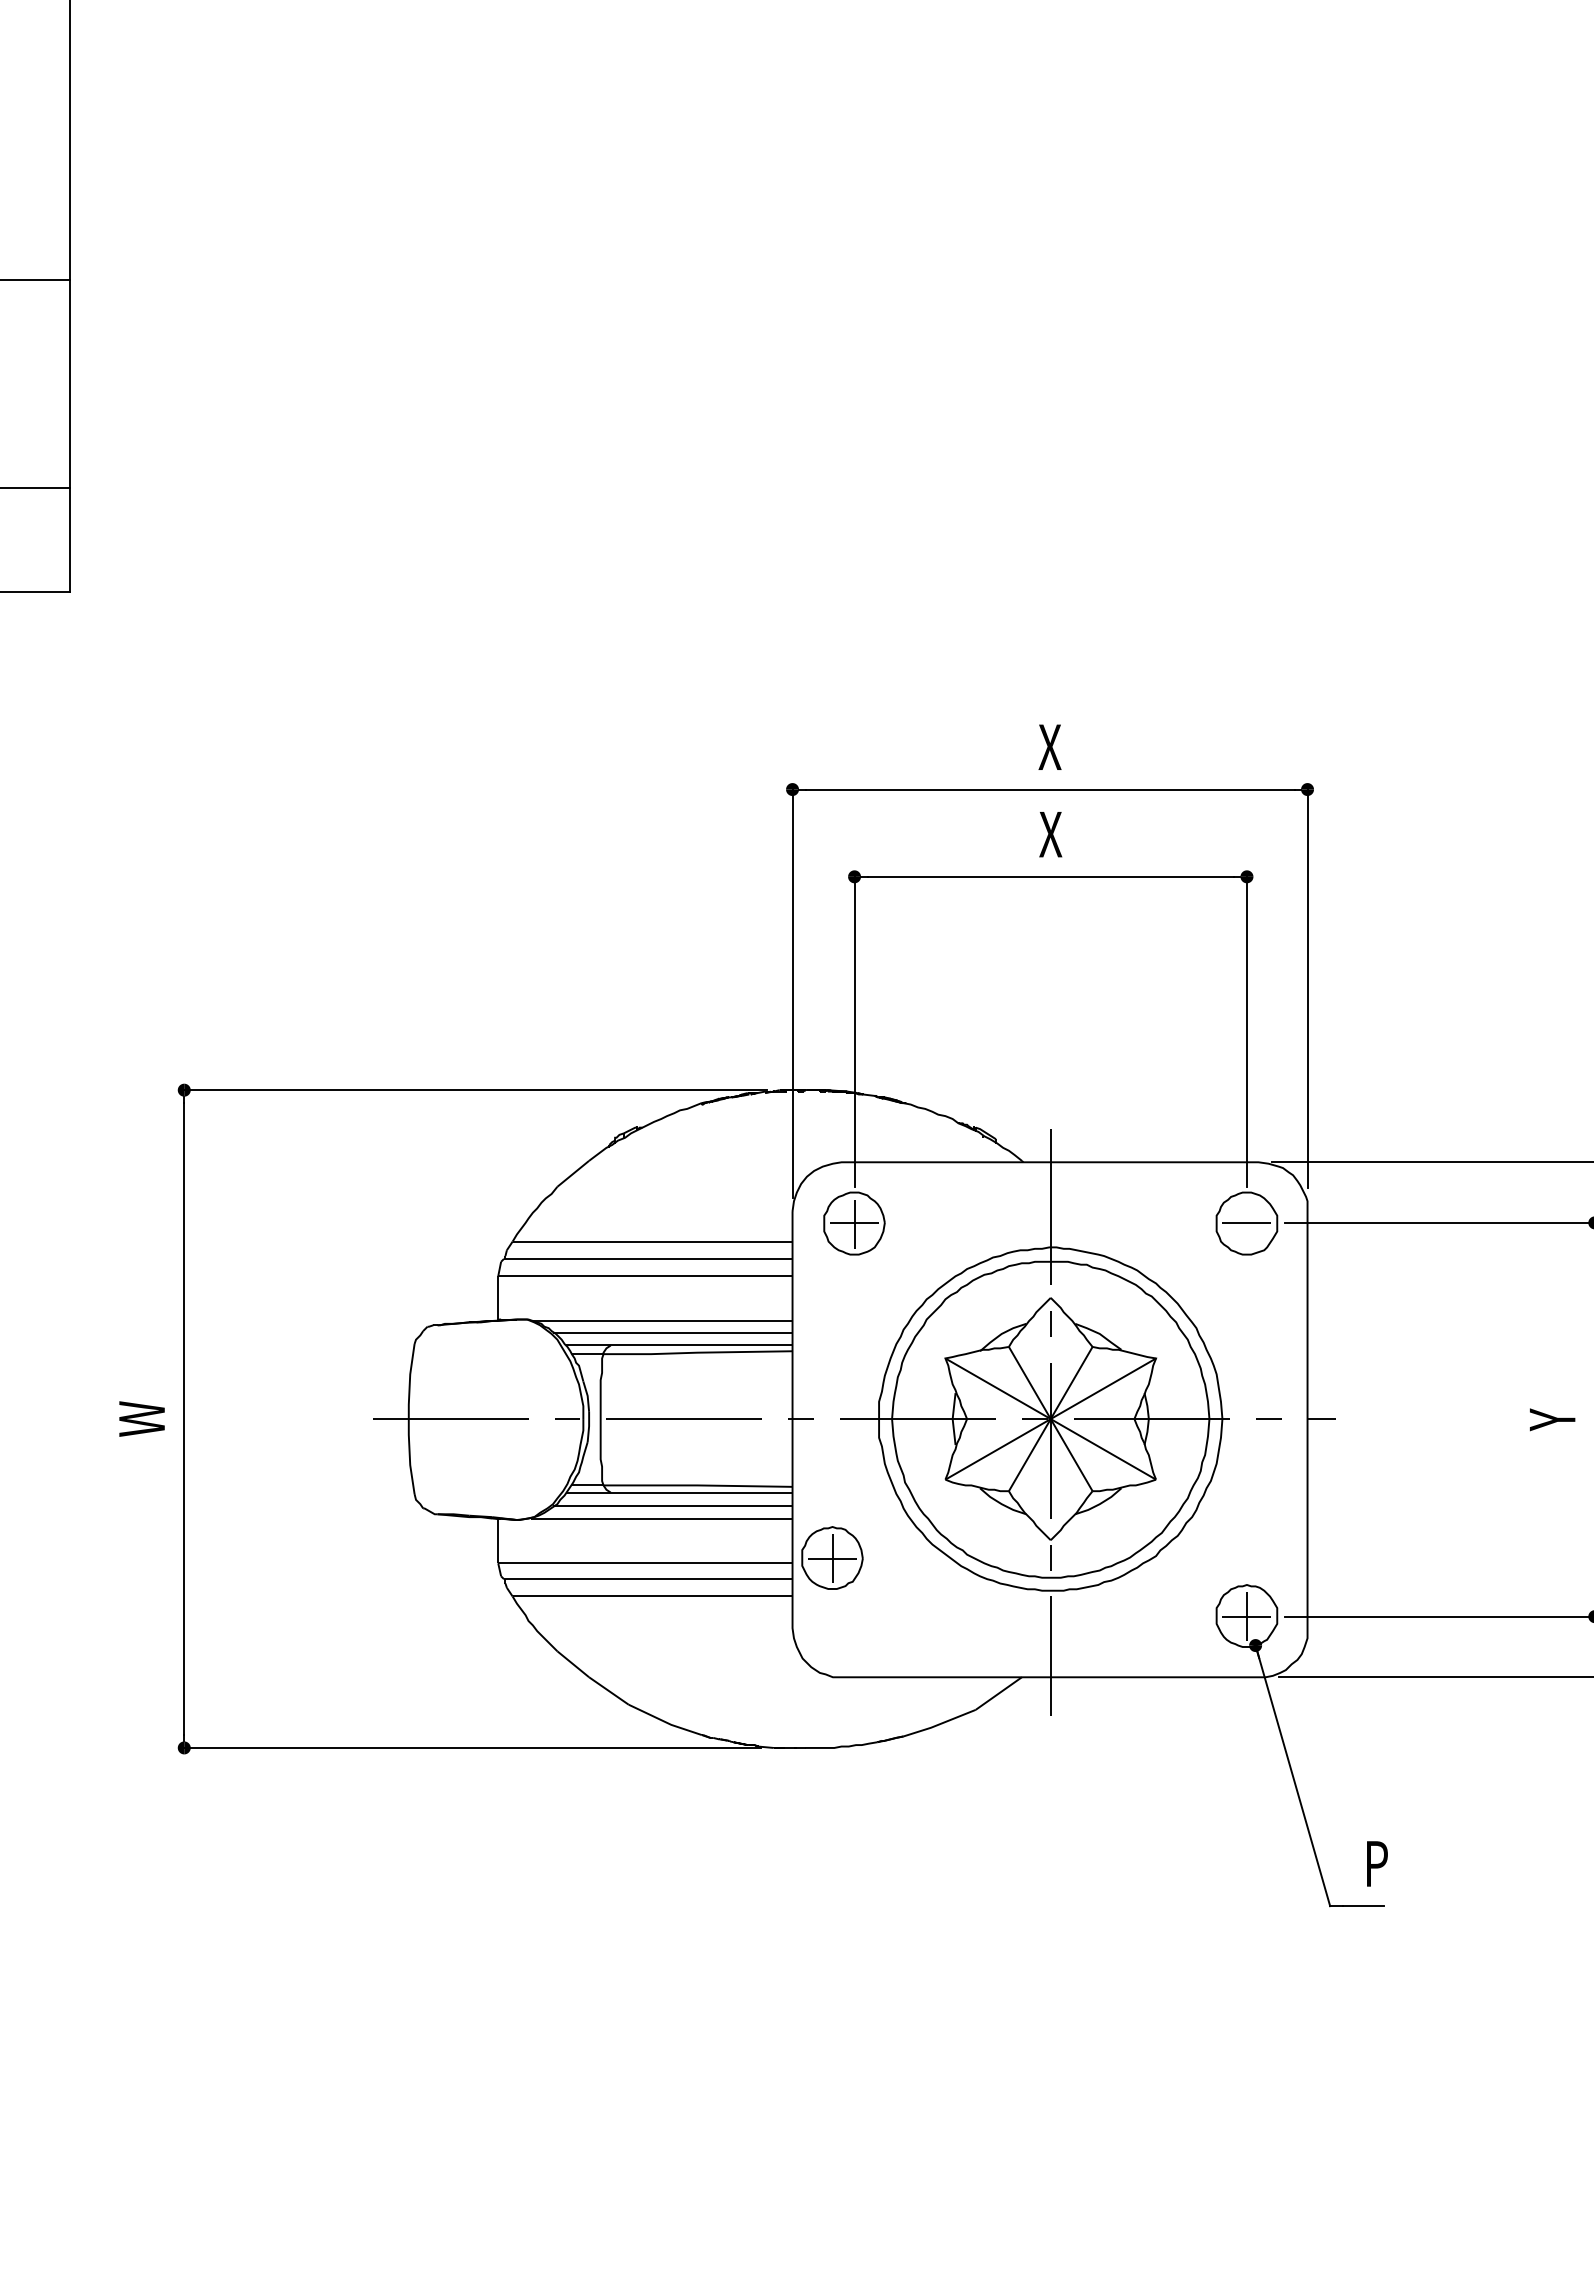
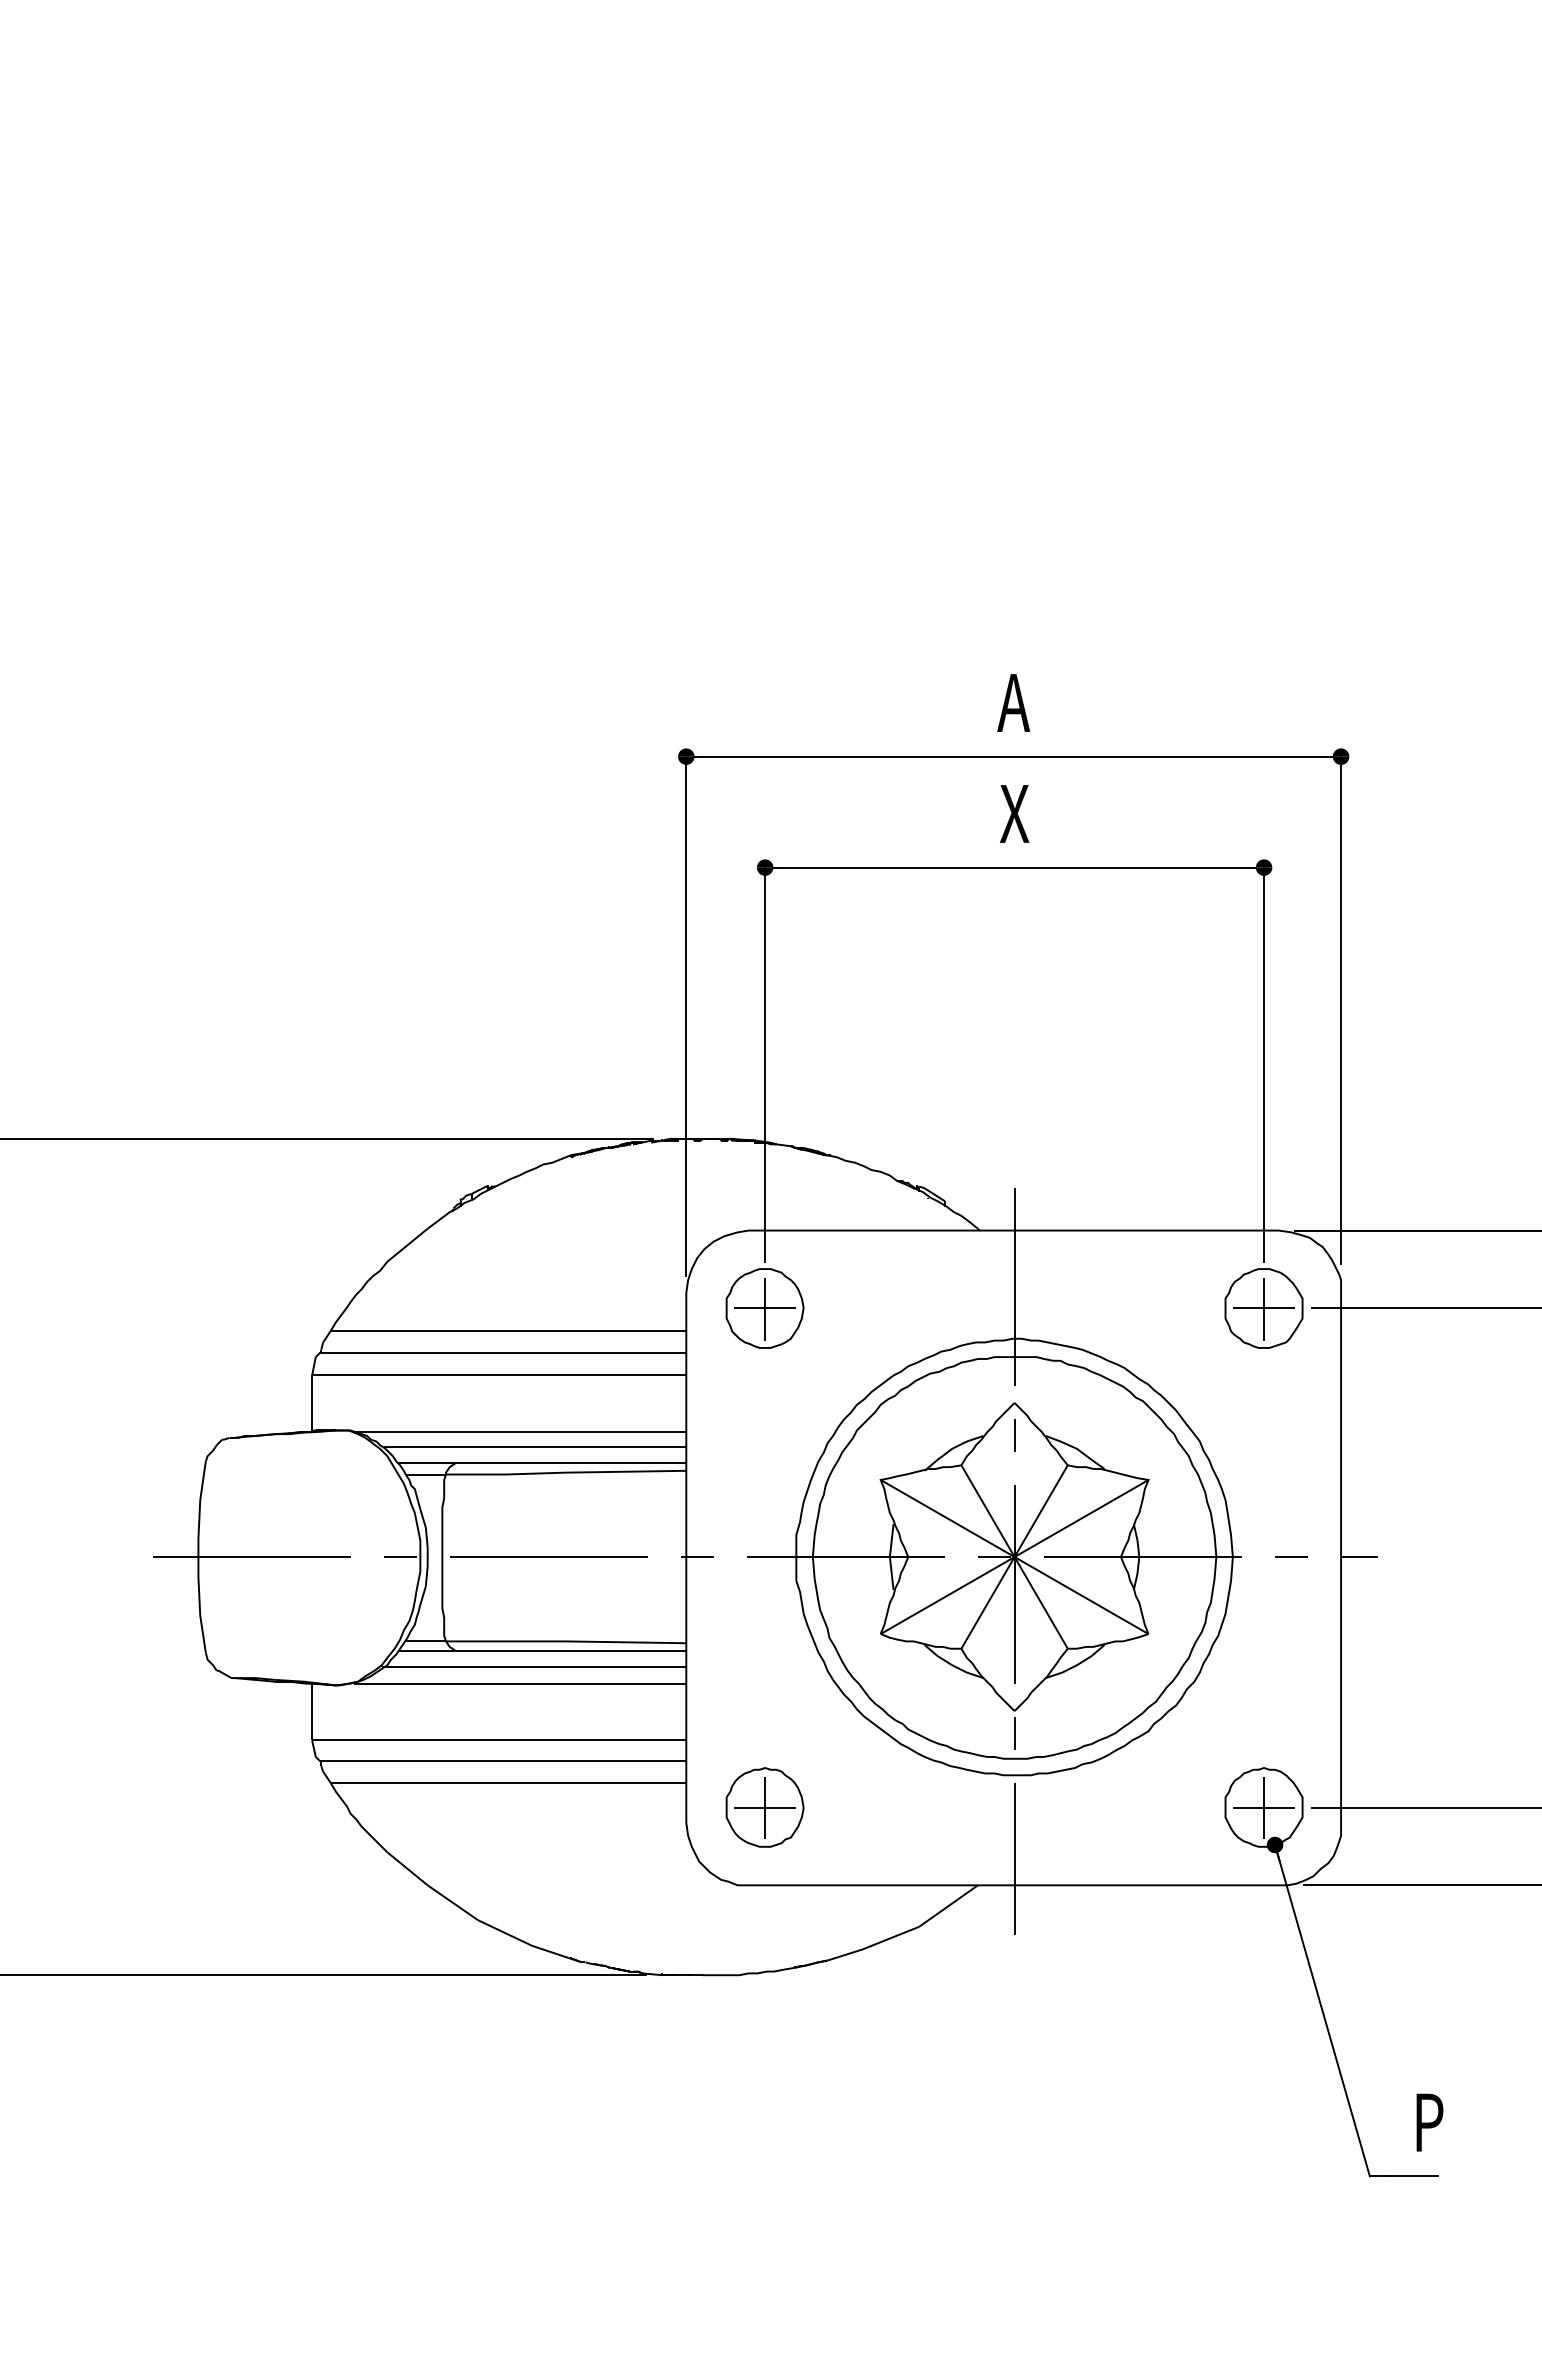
text: (1049, 746) -> (1013, 701), X -> A
line: (1246, 1223) -> (1263, 1308), added
part: (832, 1557) -> (765, 1806), moved

